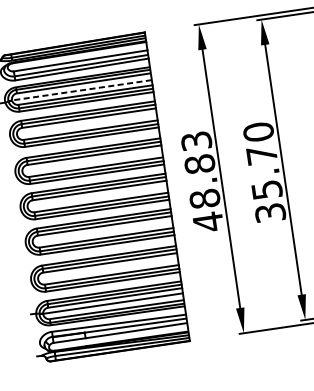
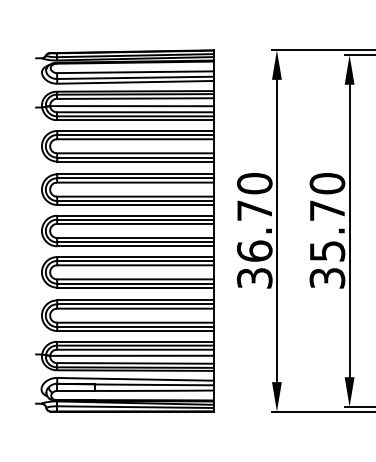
line: (81, 90) -> (131, 106), dashed -> solid
text: (202, 182) -> (254, 231), 48.83 -> 36.70

